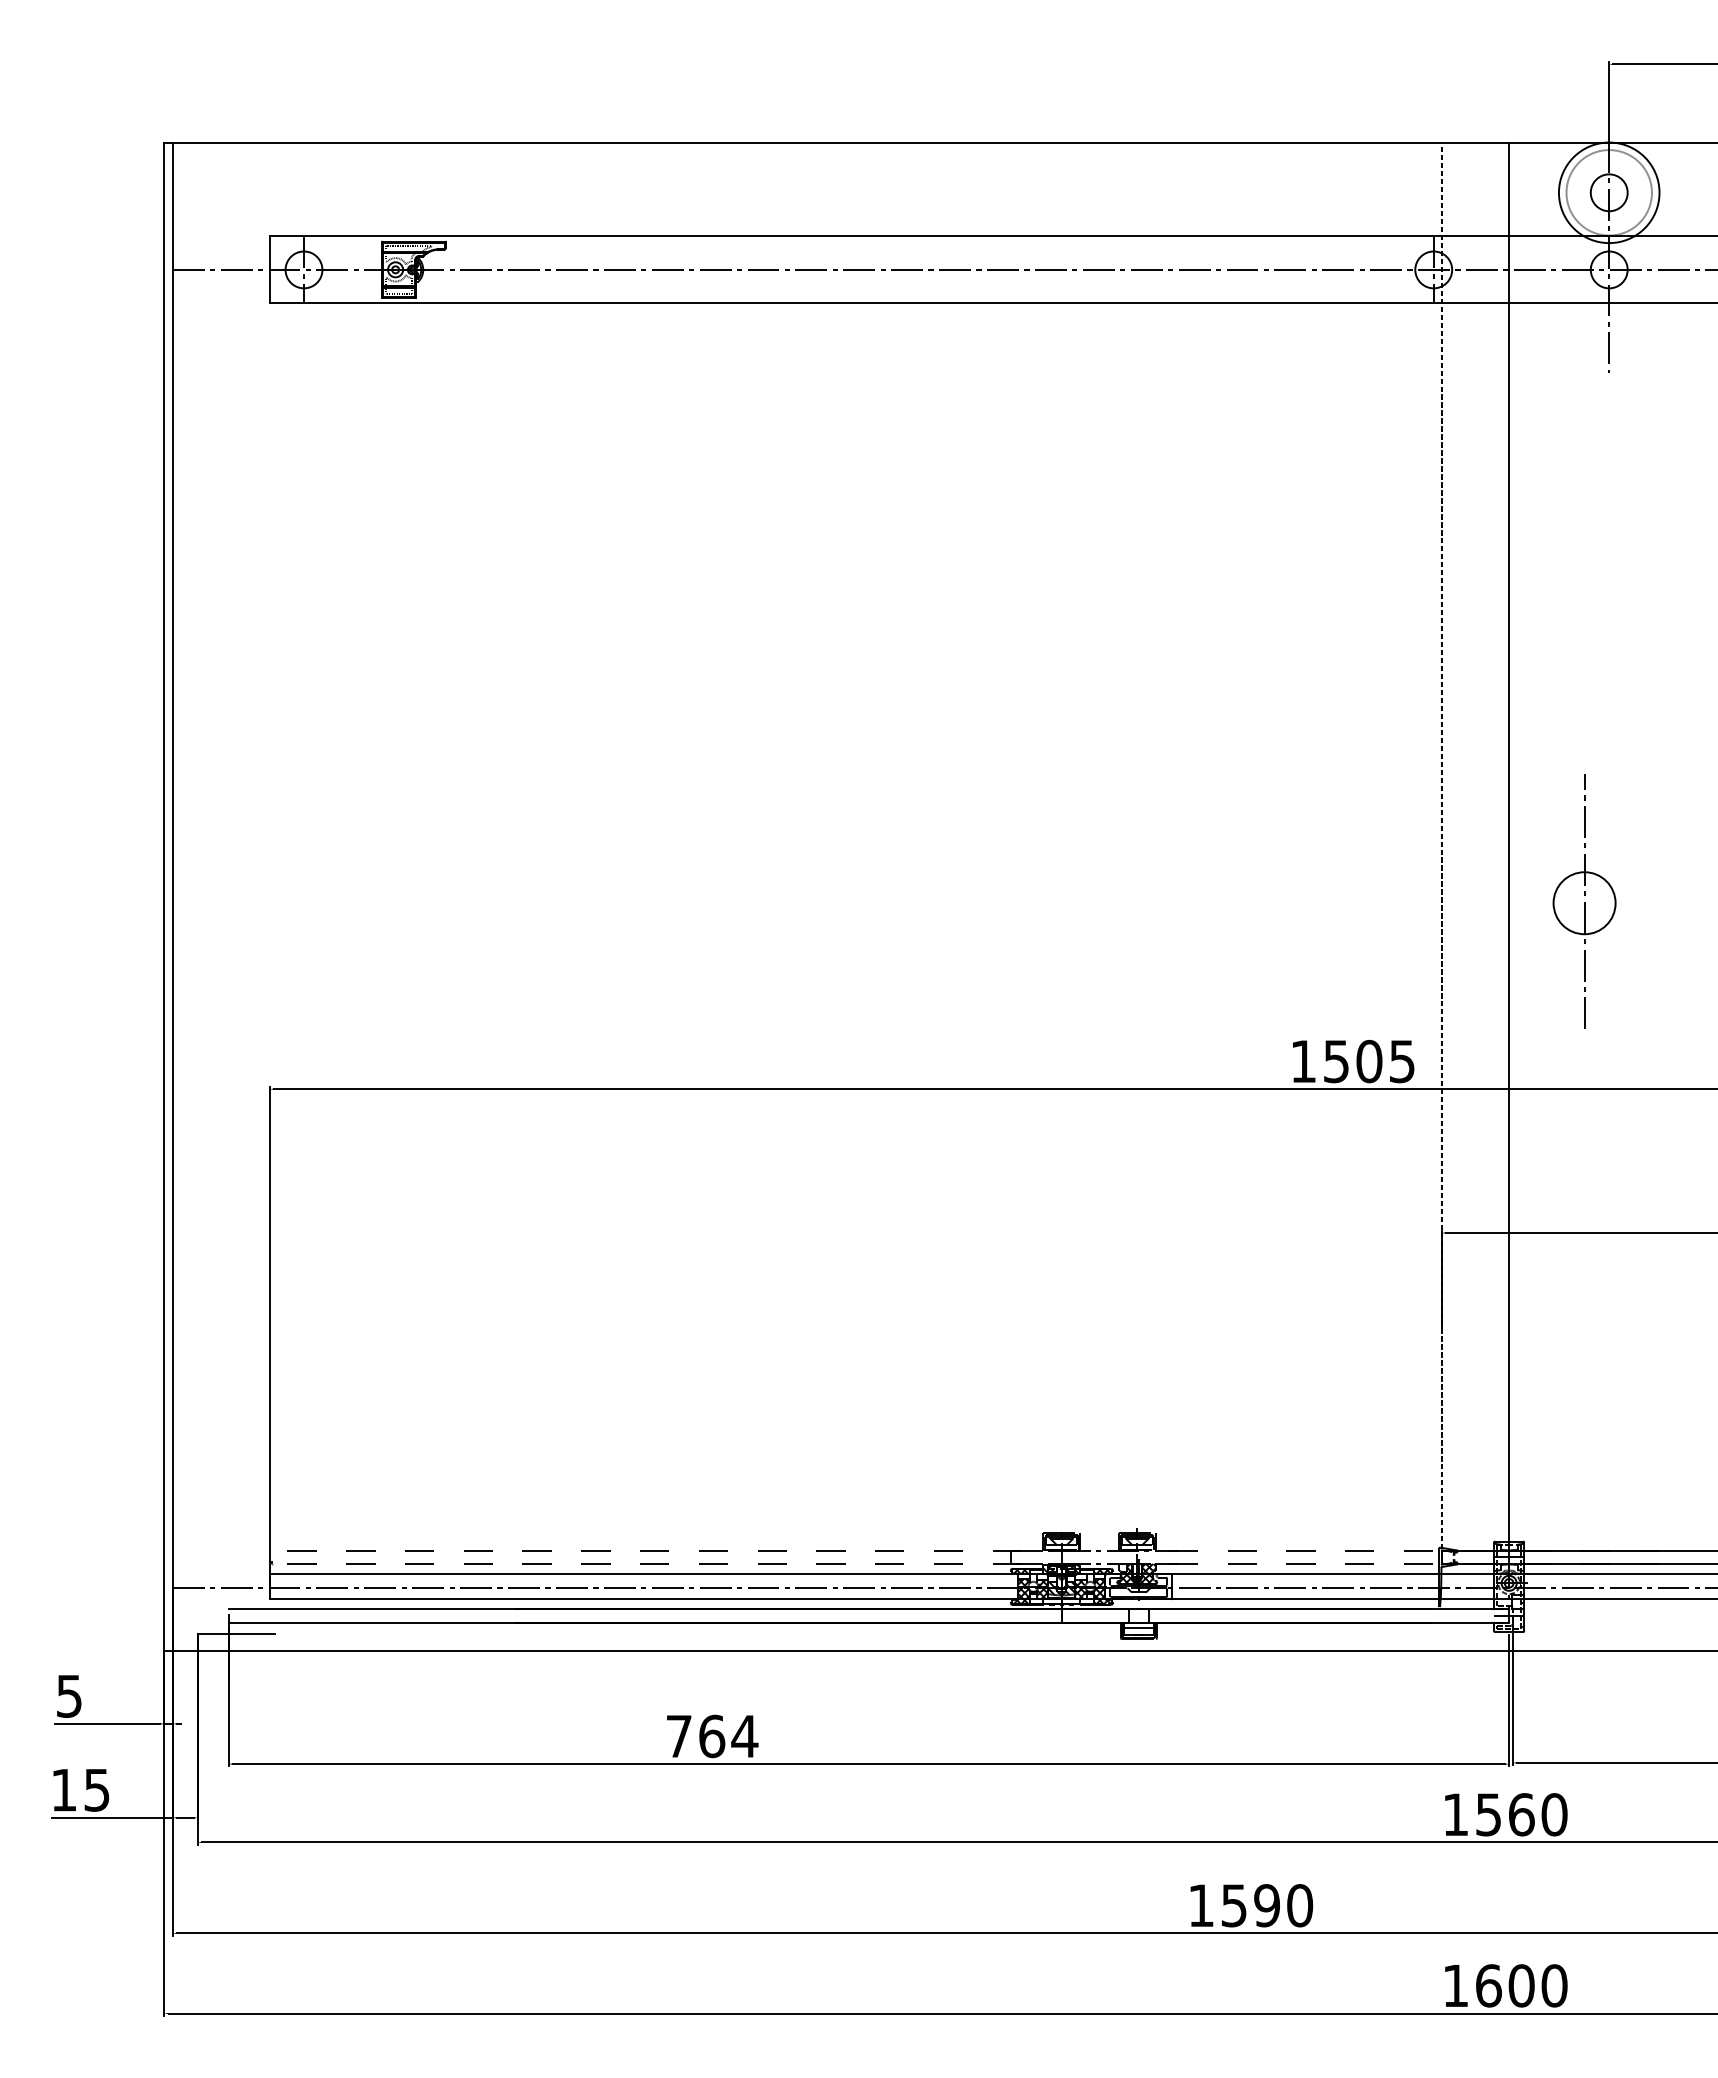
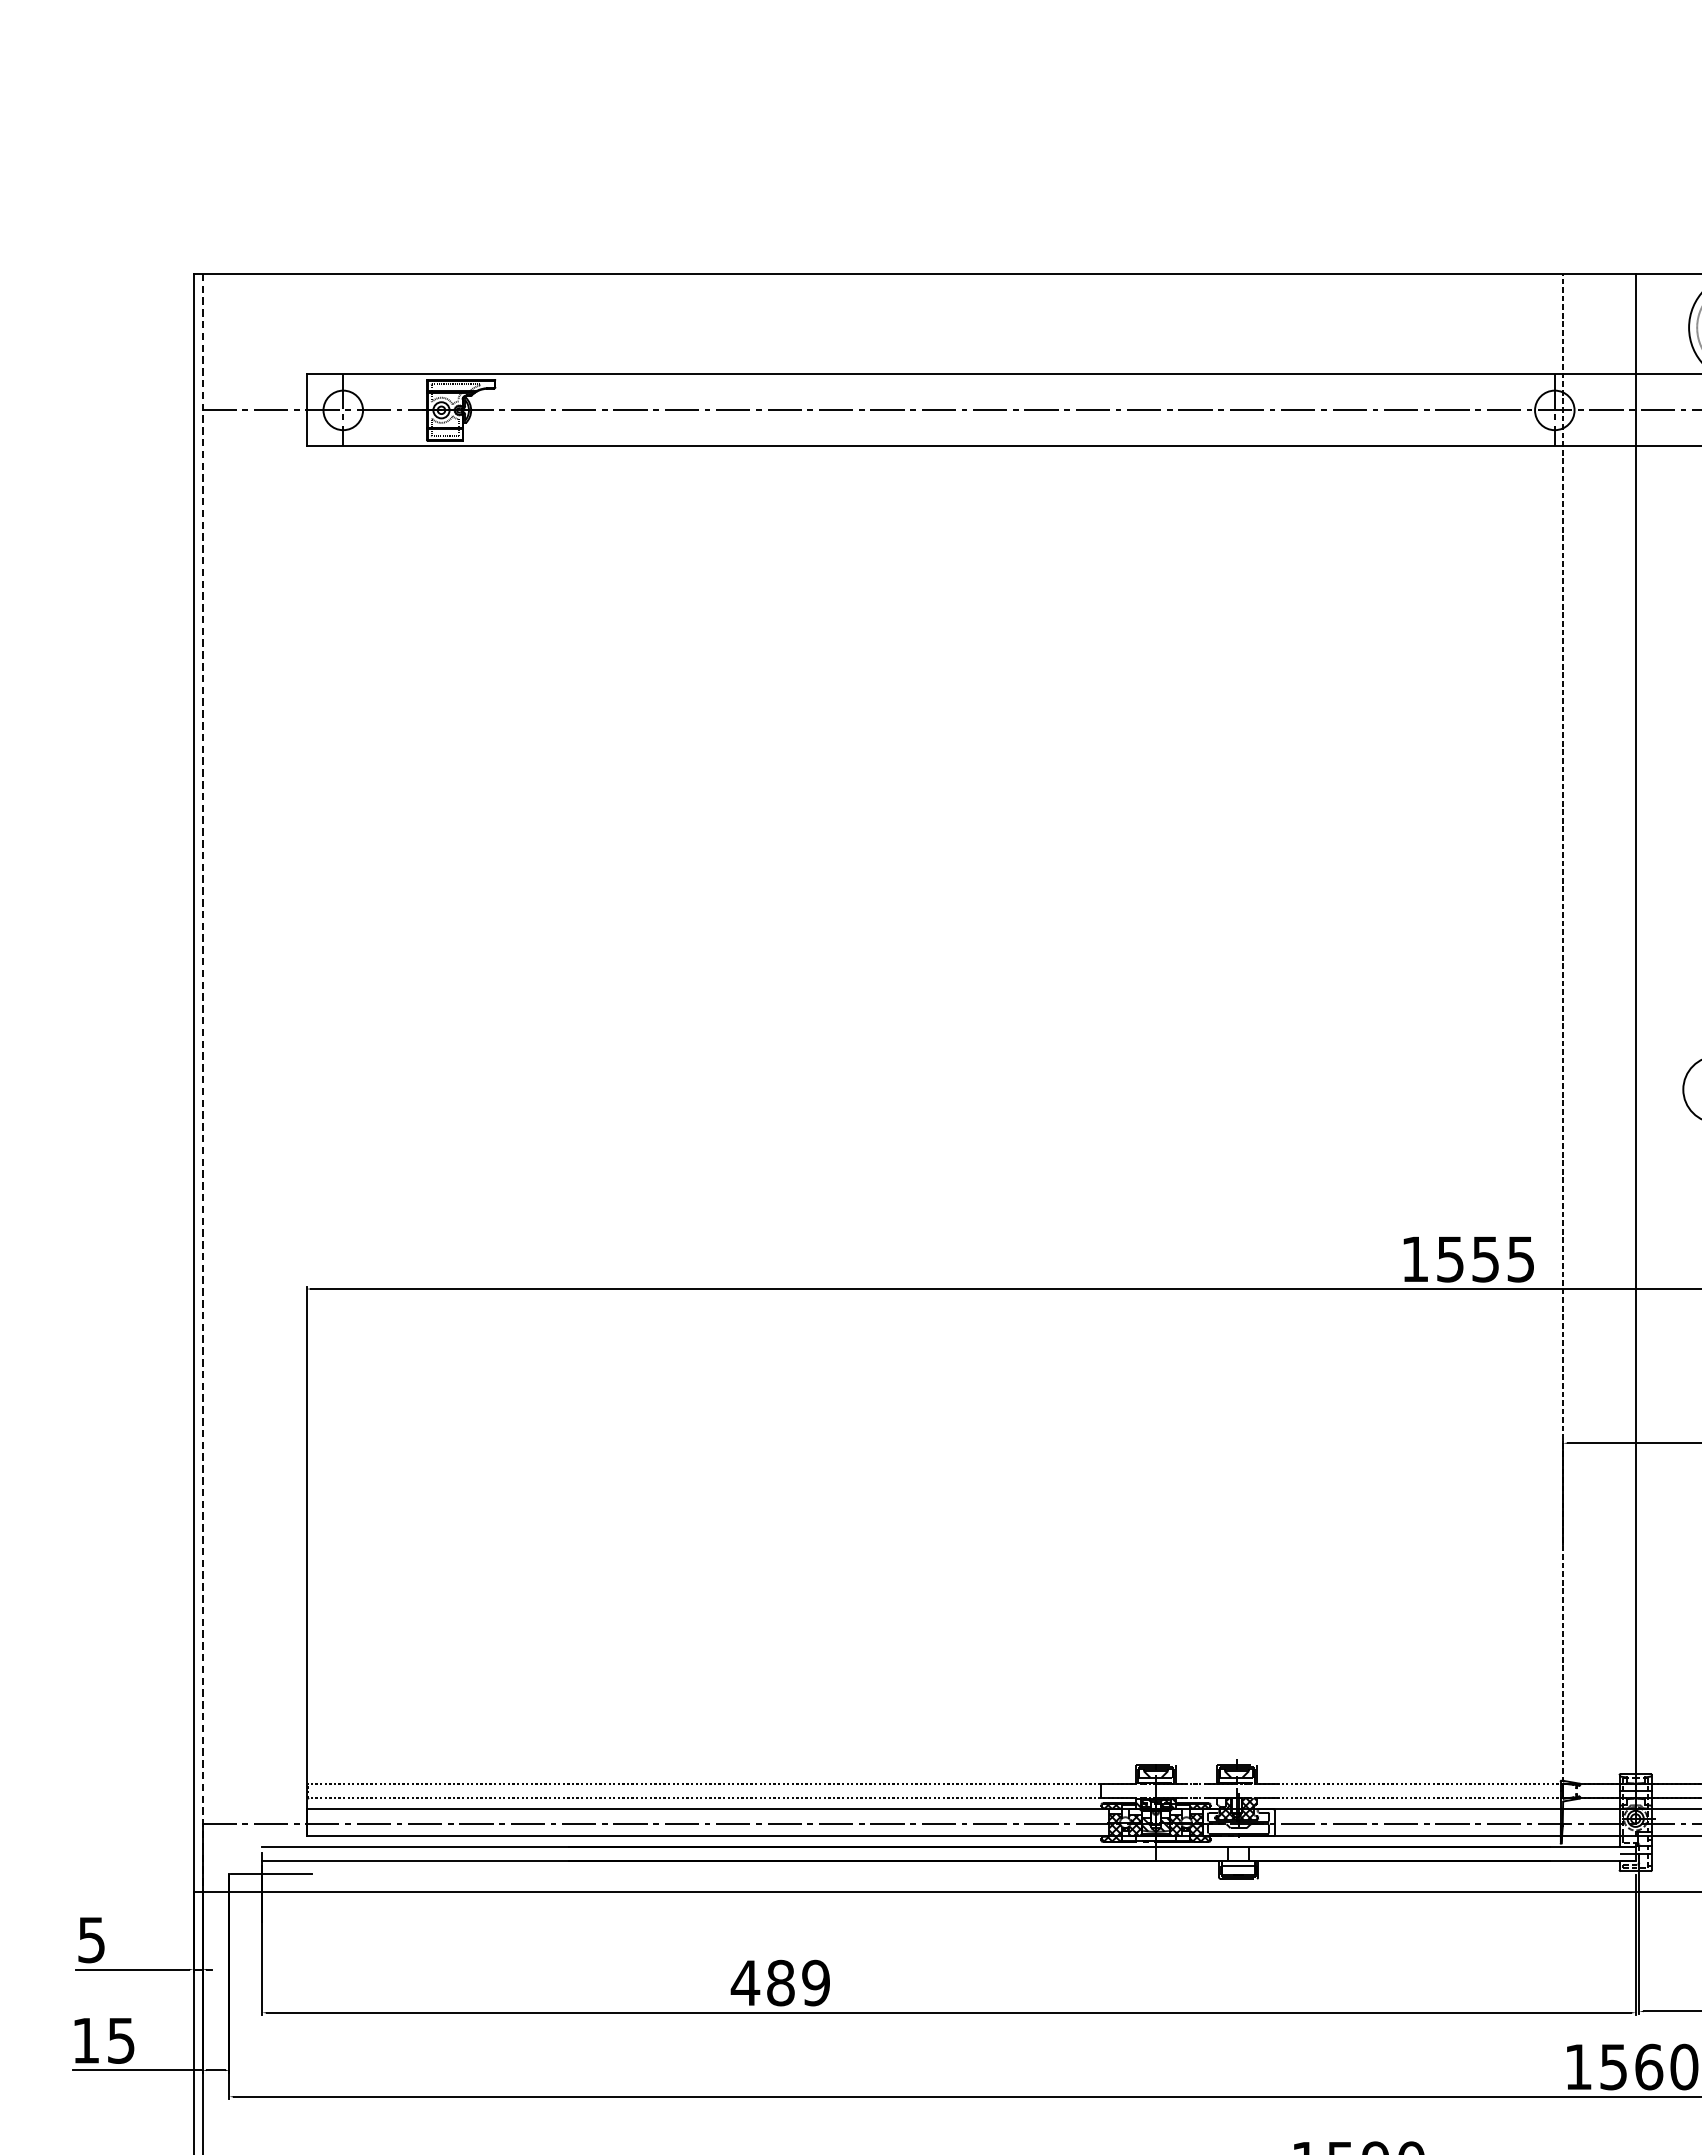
line: (172, 897) -> (202, 1083), solid -> dashed
text: (1369, 1061) -> (1485, 1259), 1505 -> 1555
text: (711, 1736) -> (780, 1983), 764 -> 489

